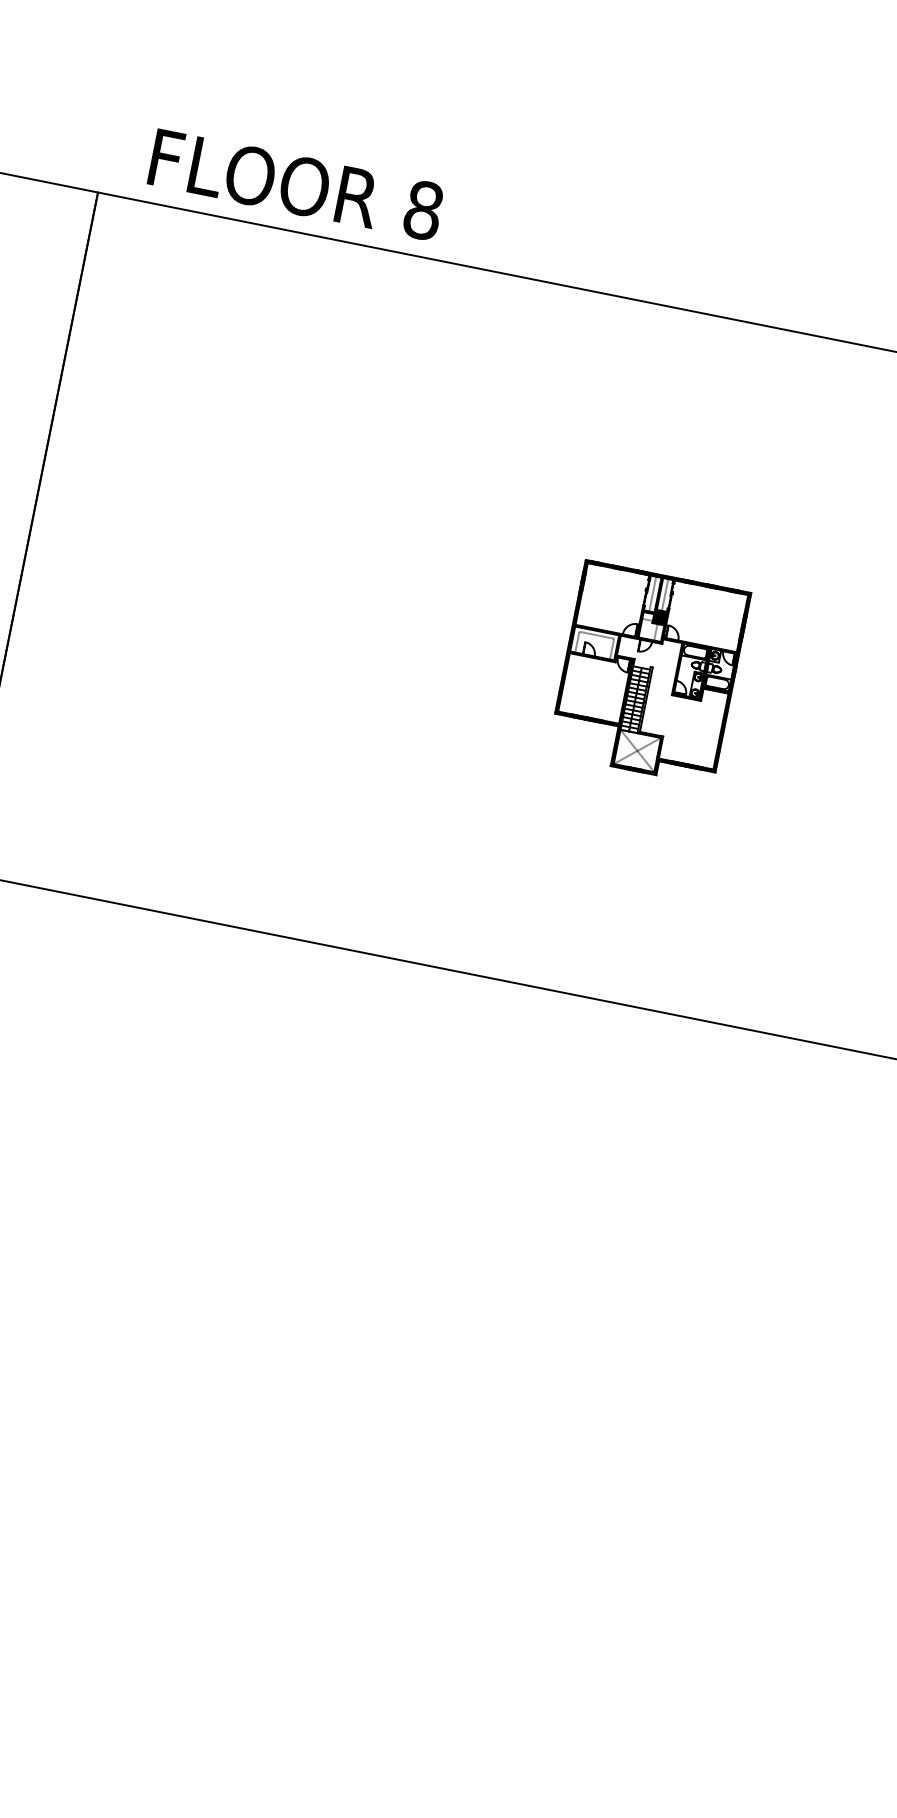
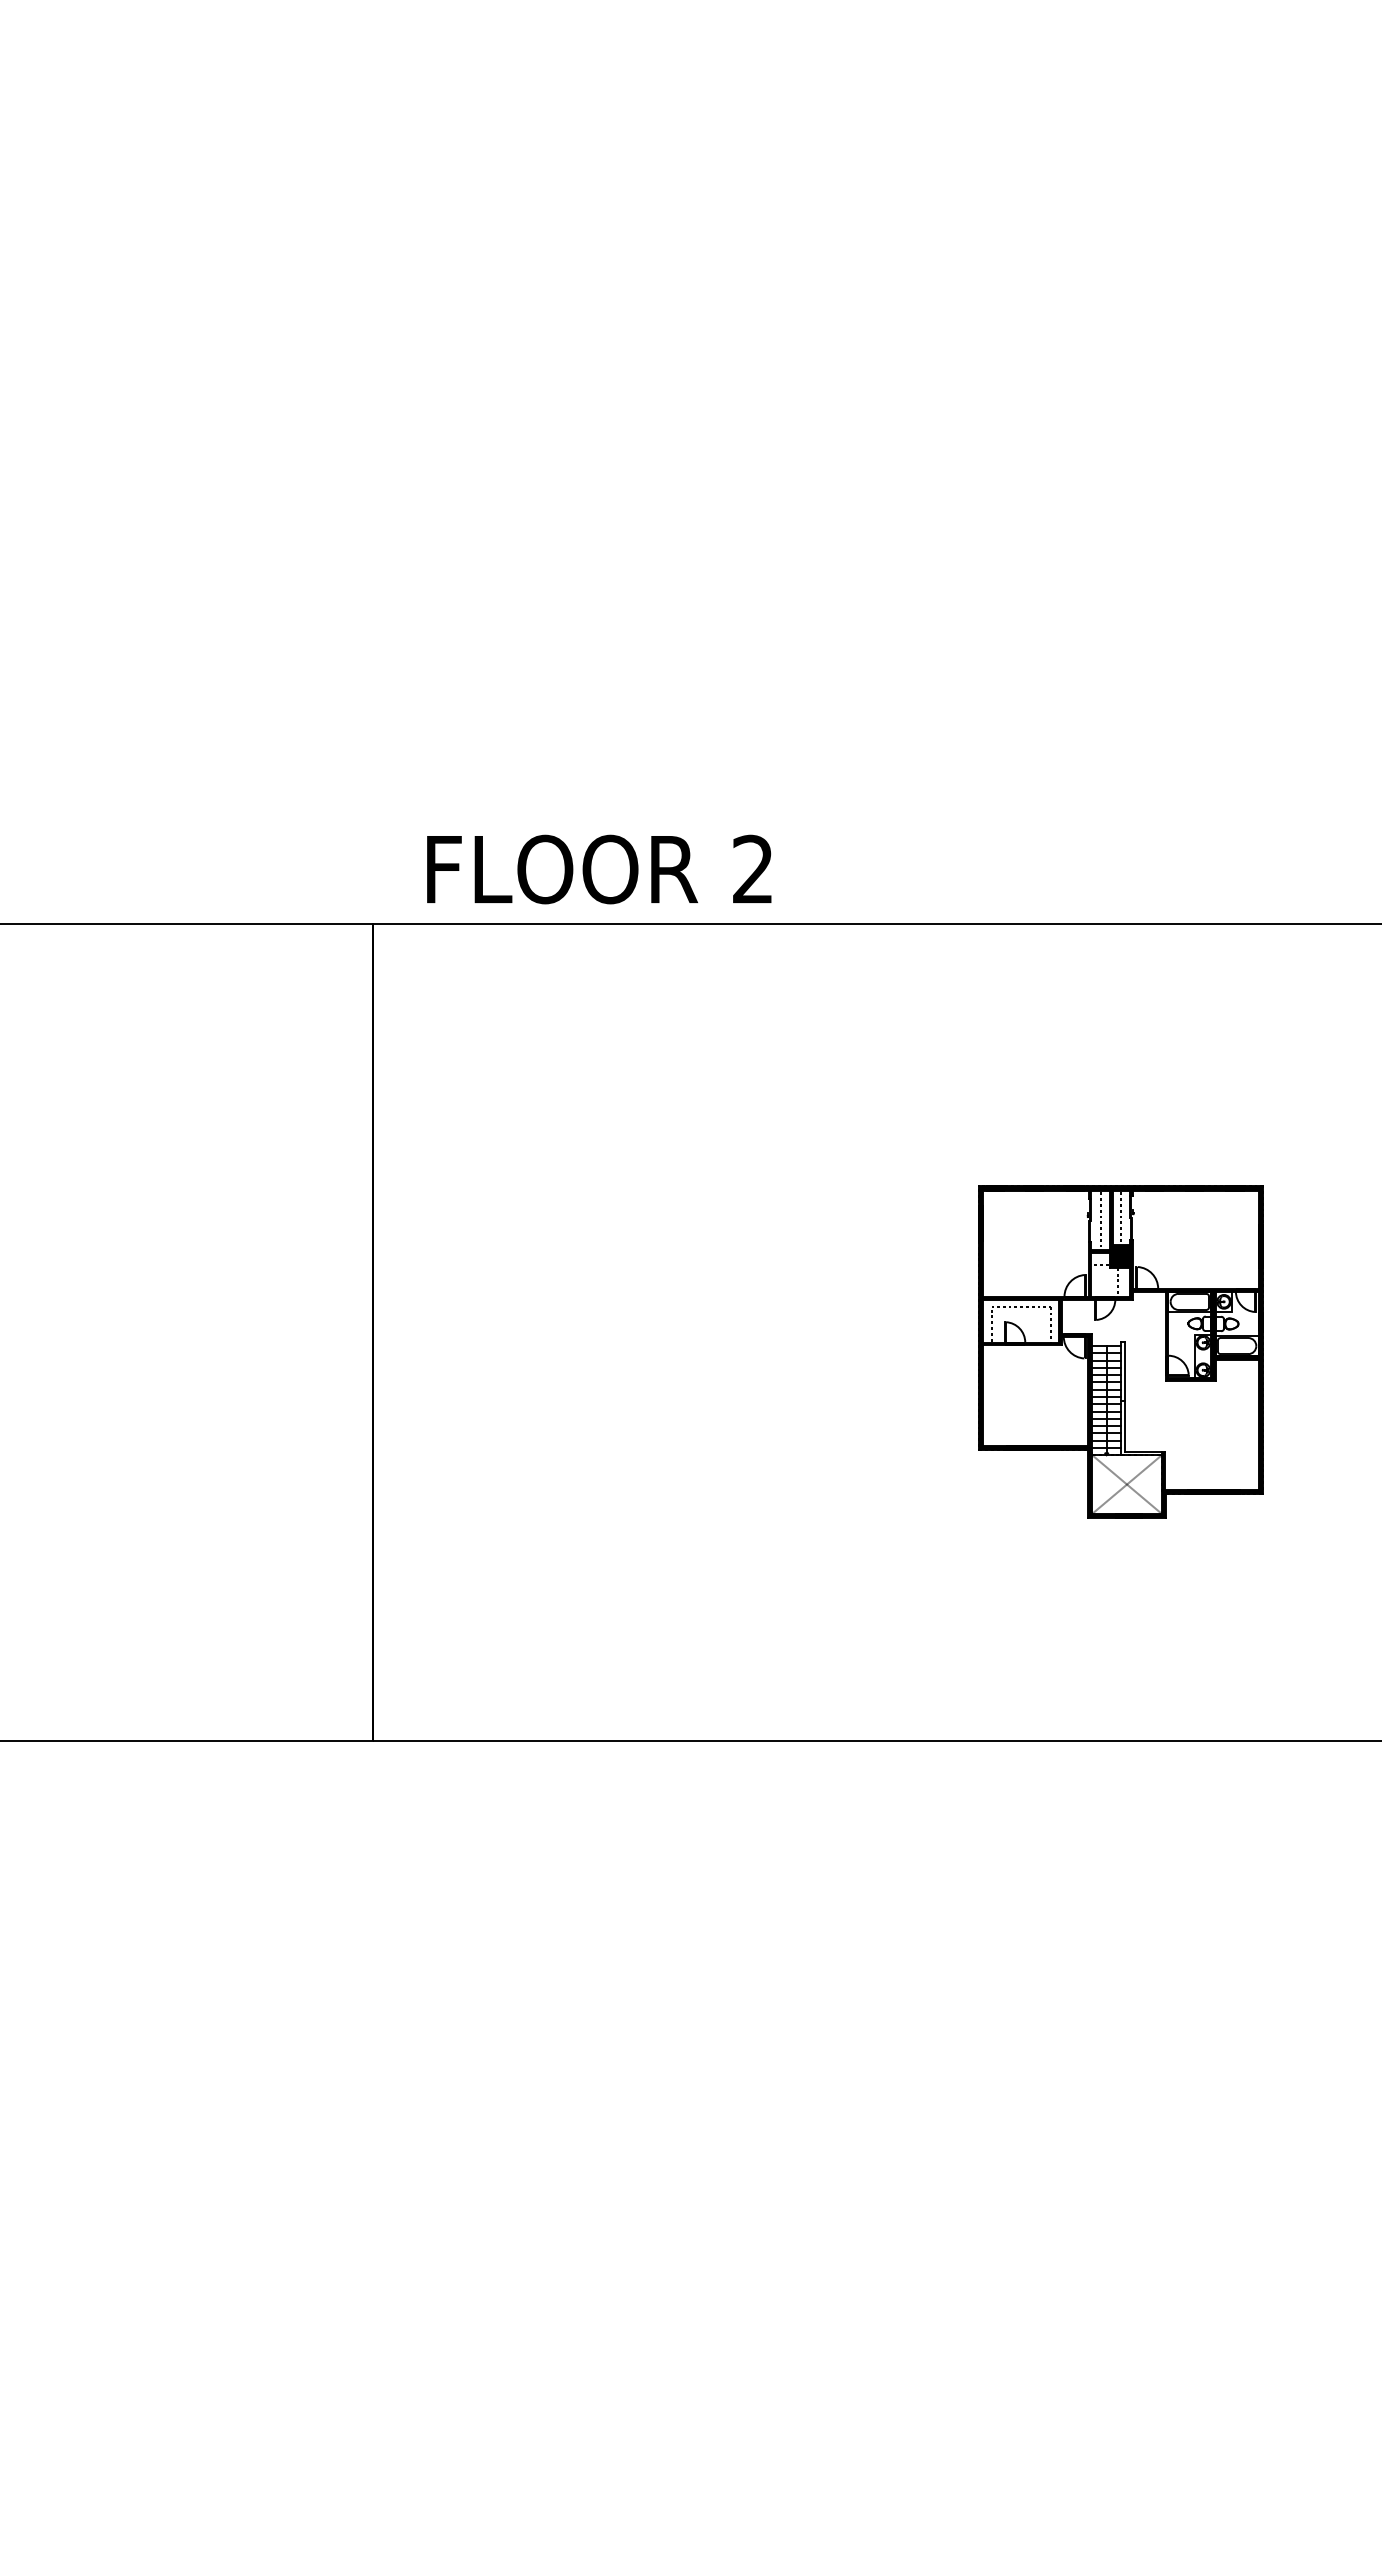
text: (422, 210) -> (752, 869), 8 -> 2
part: (649, 672) -> (1120, 1351), size x1.43

